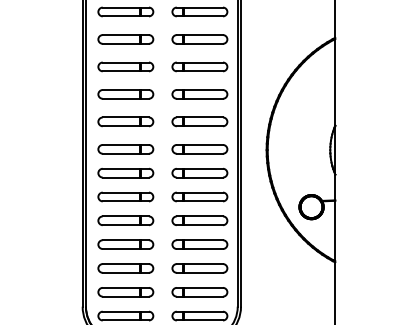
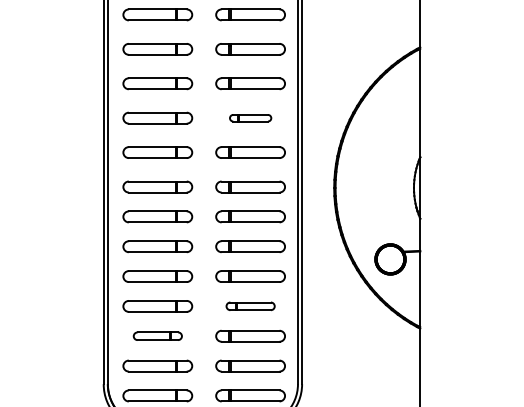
part: (199, 94) -> (250, 118), size x0.6
part: (199, 244) -> (250, 306), size x0.7
part: (125, 268) -> (157, 336), size x0.7

